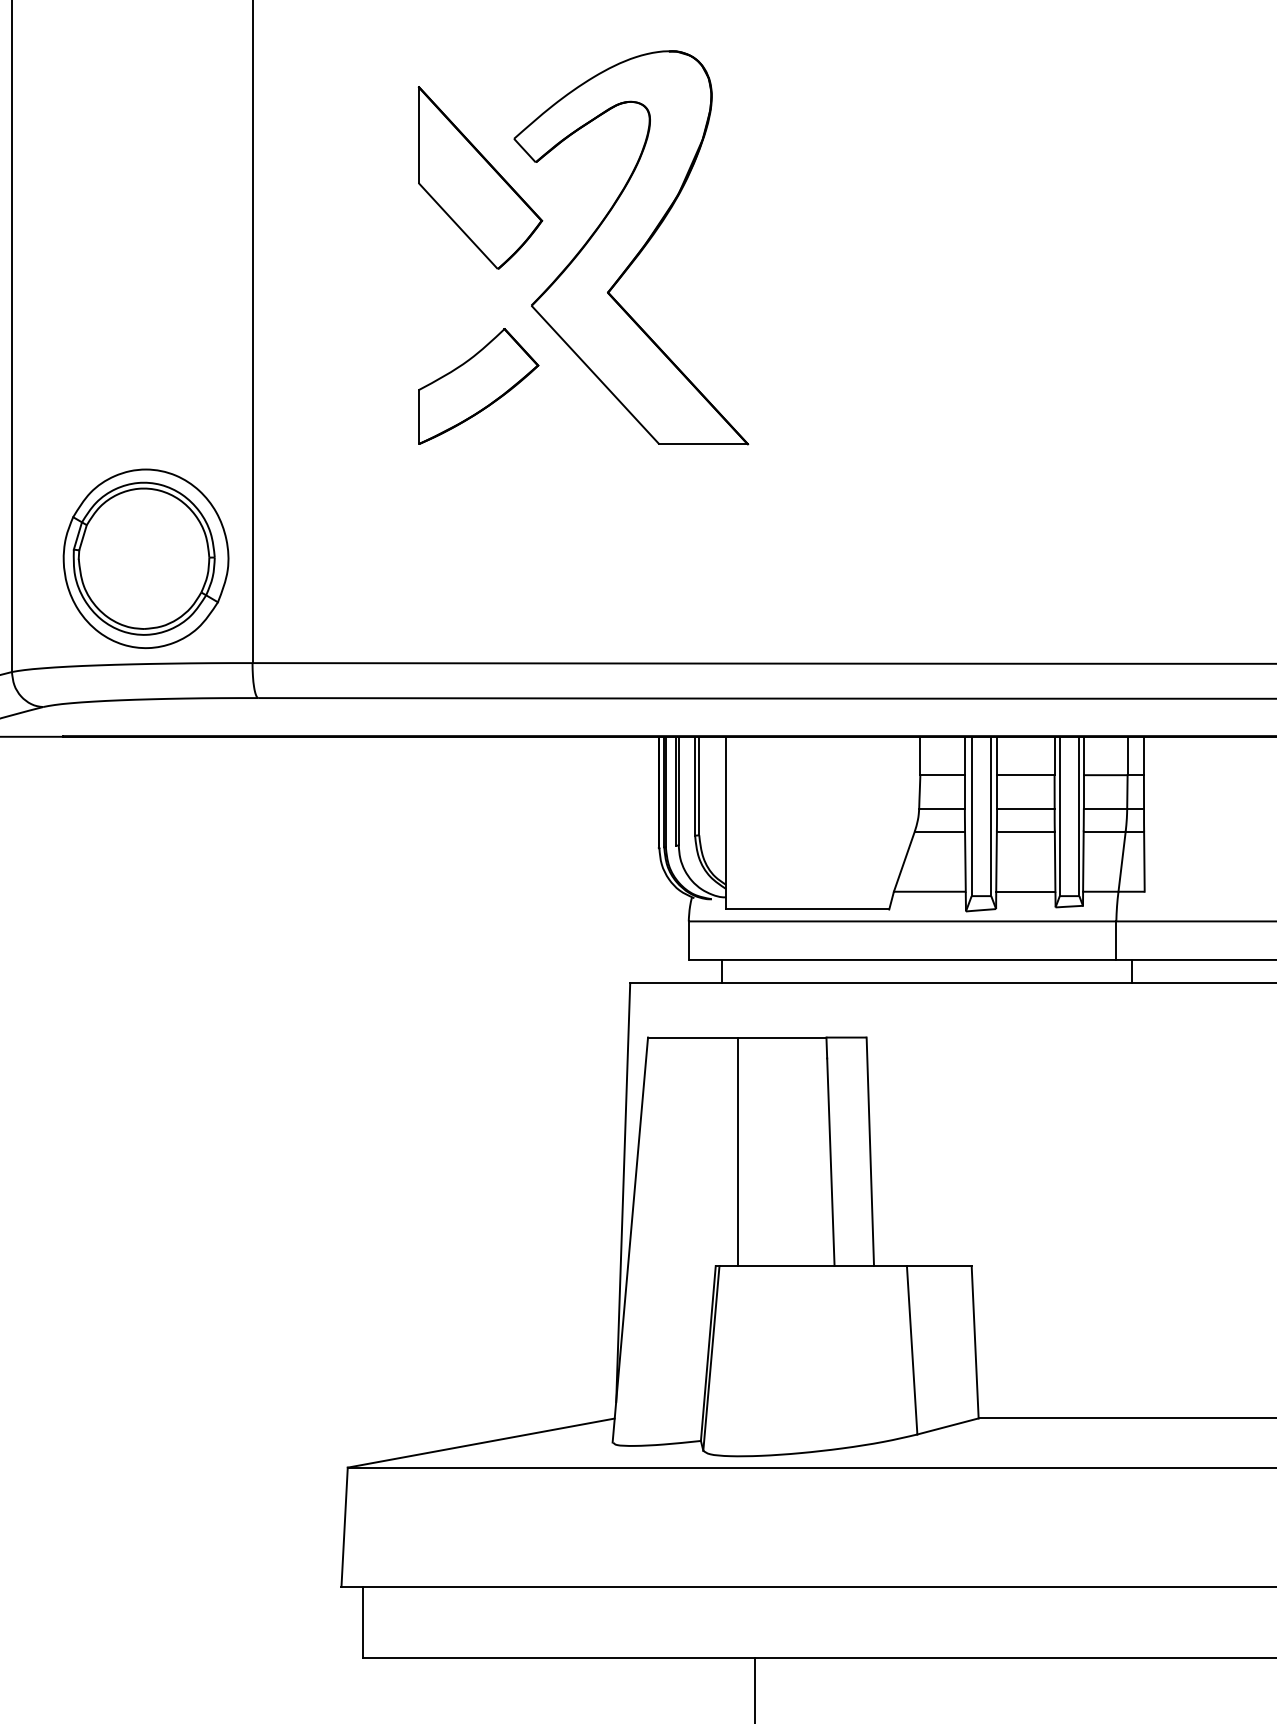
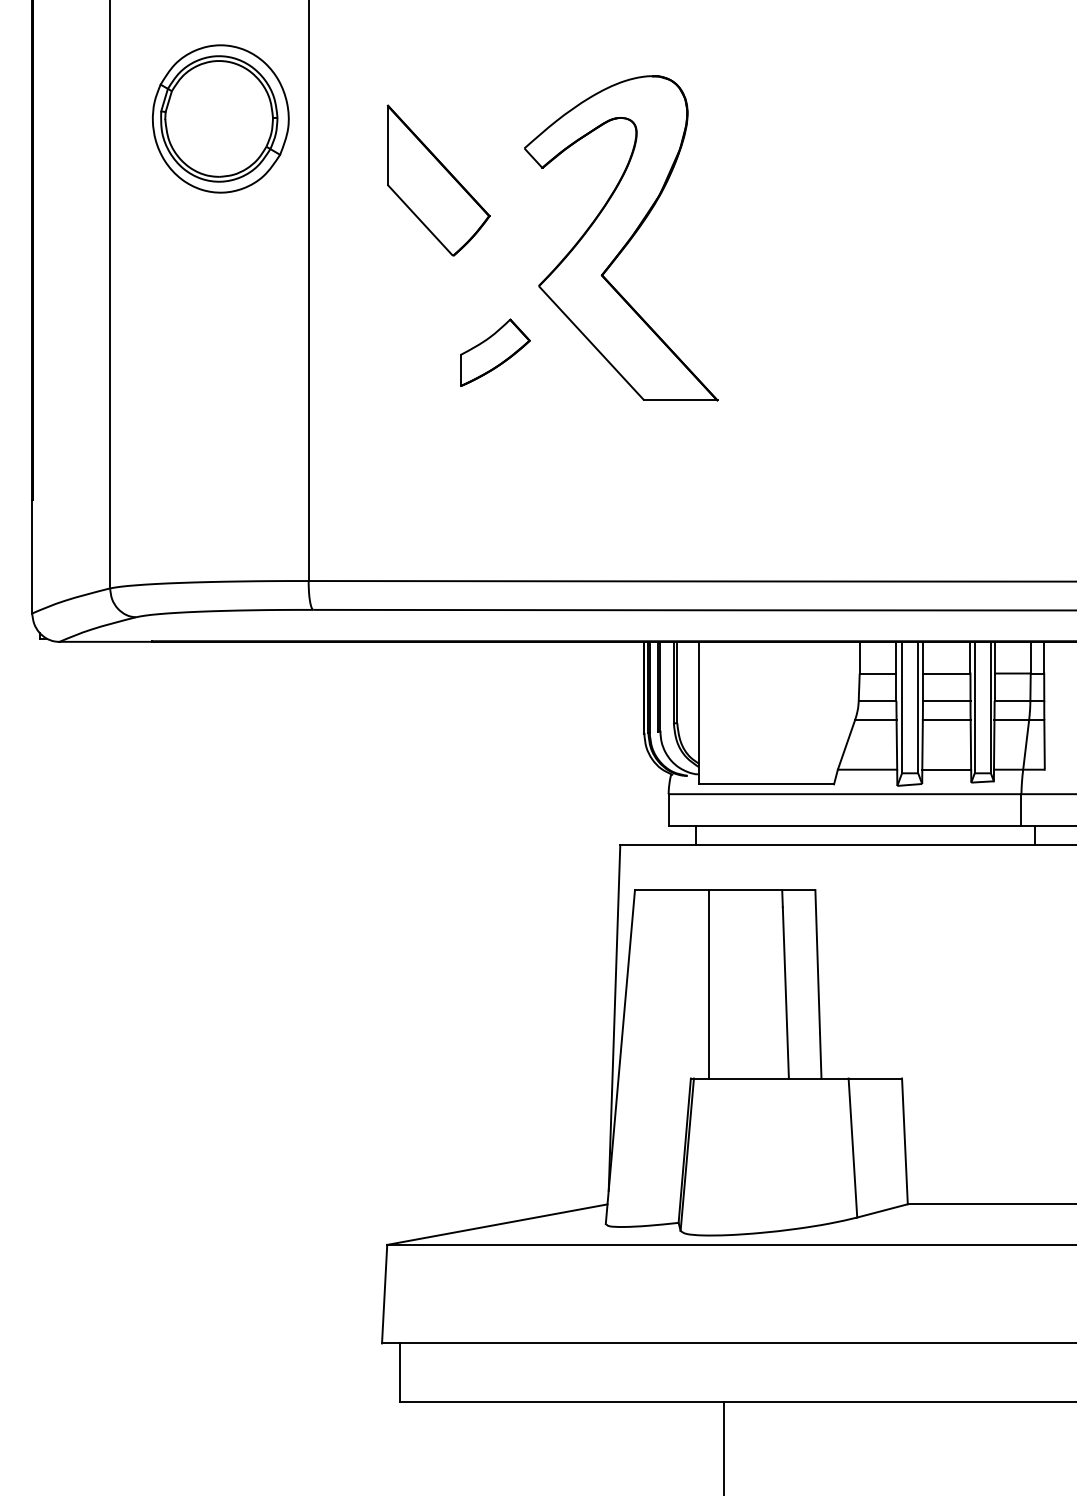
part: (480, 177) -> (438, 180), moved
part: (478, 386) -> (495, 352), size x0.7
part: (145, 558) -> (220, 118), moved

